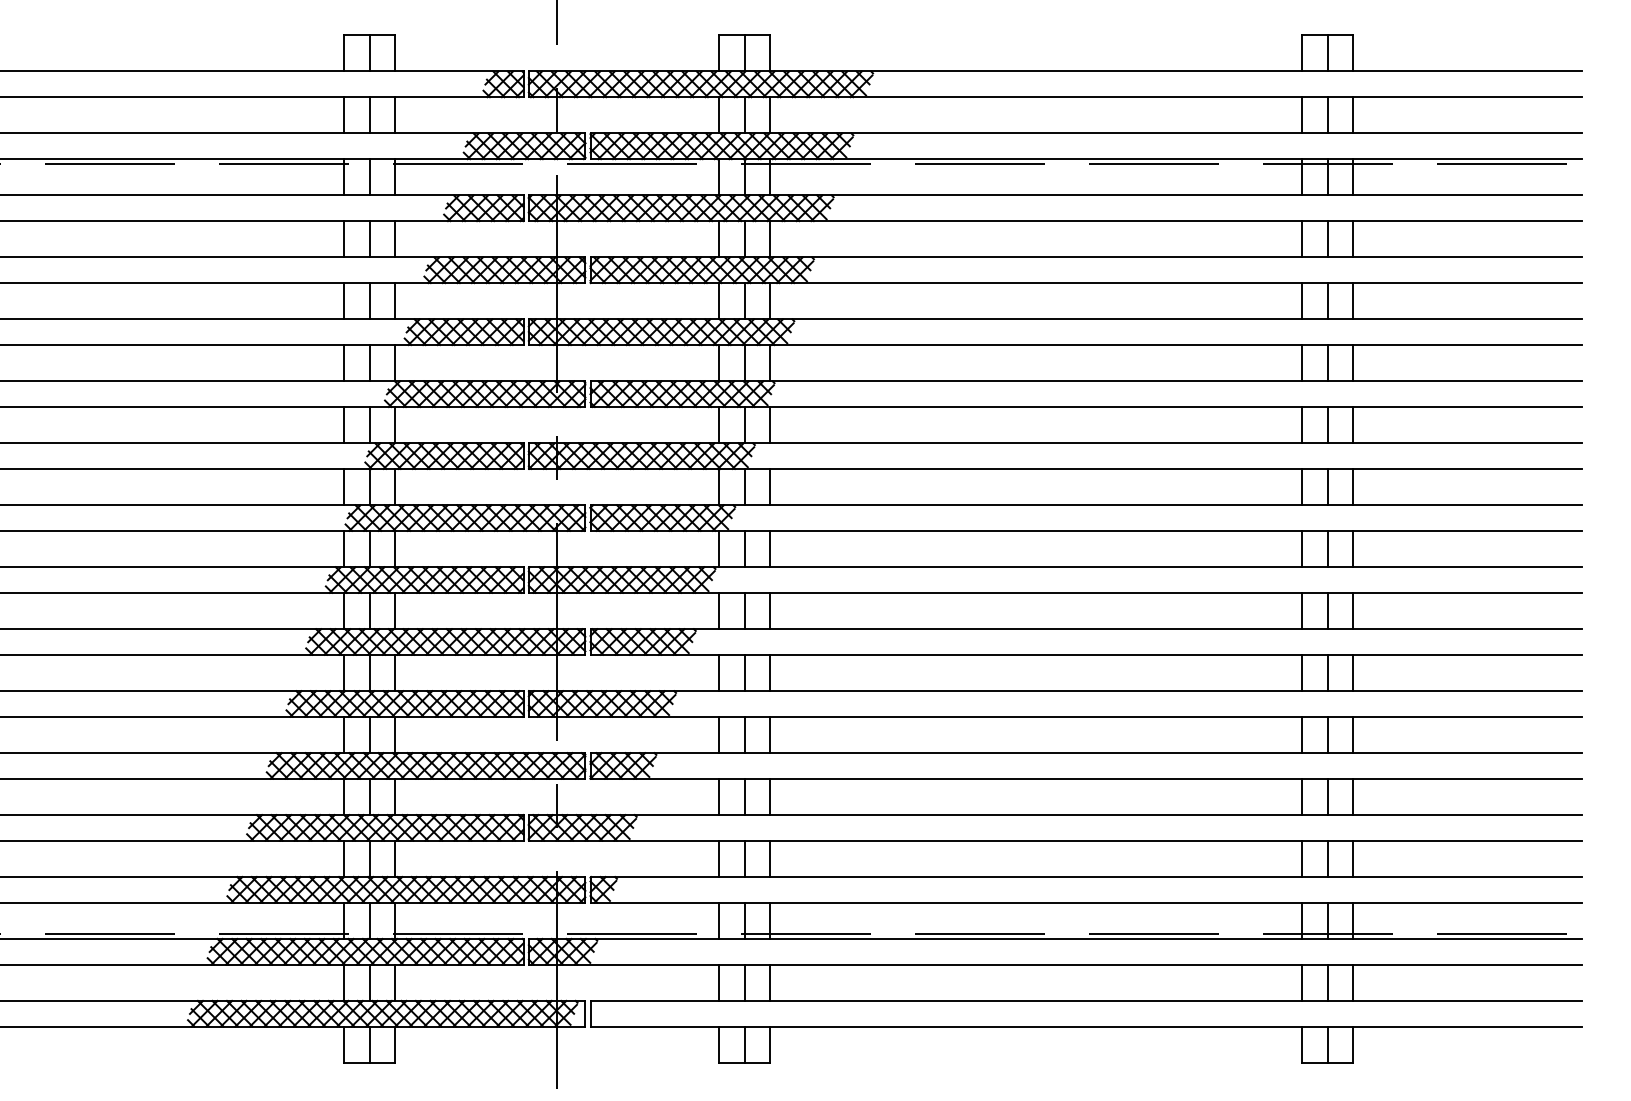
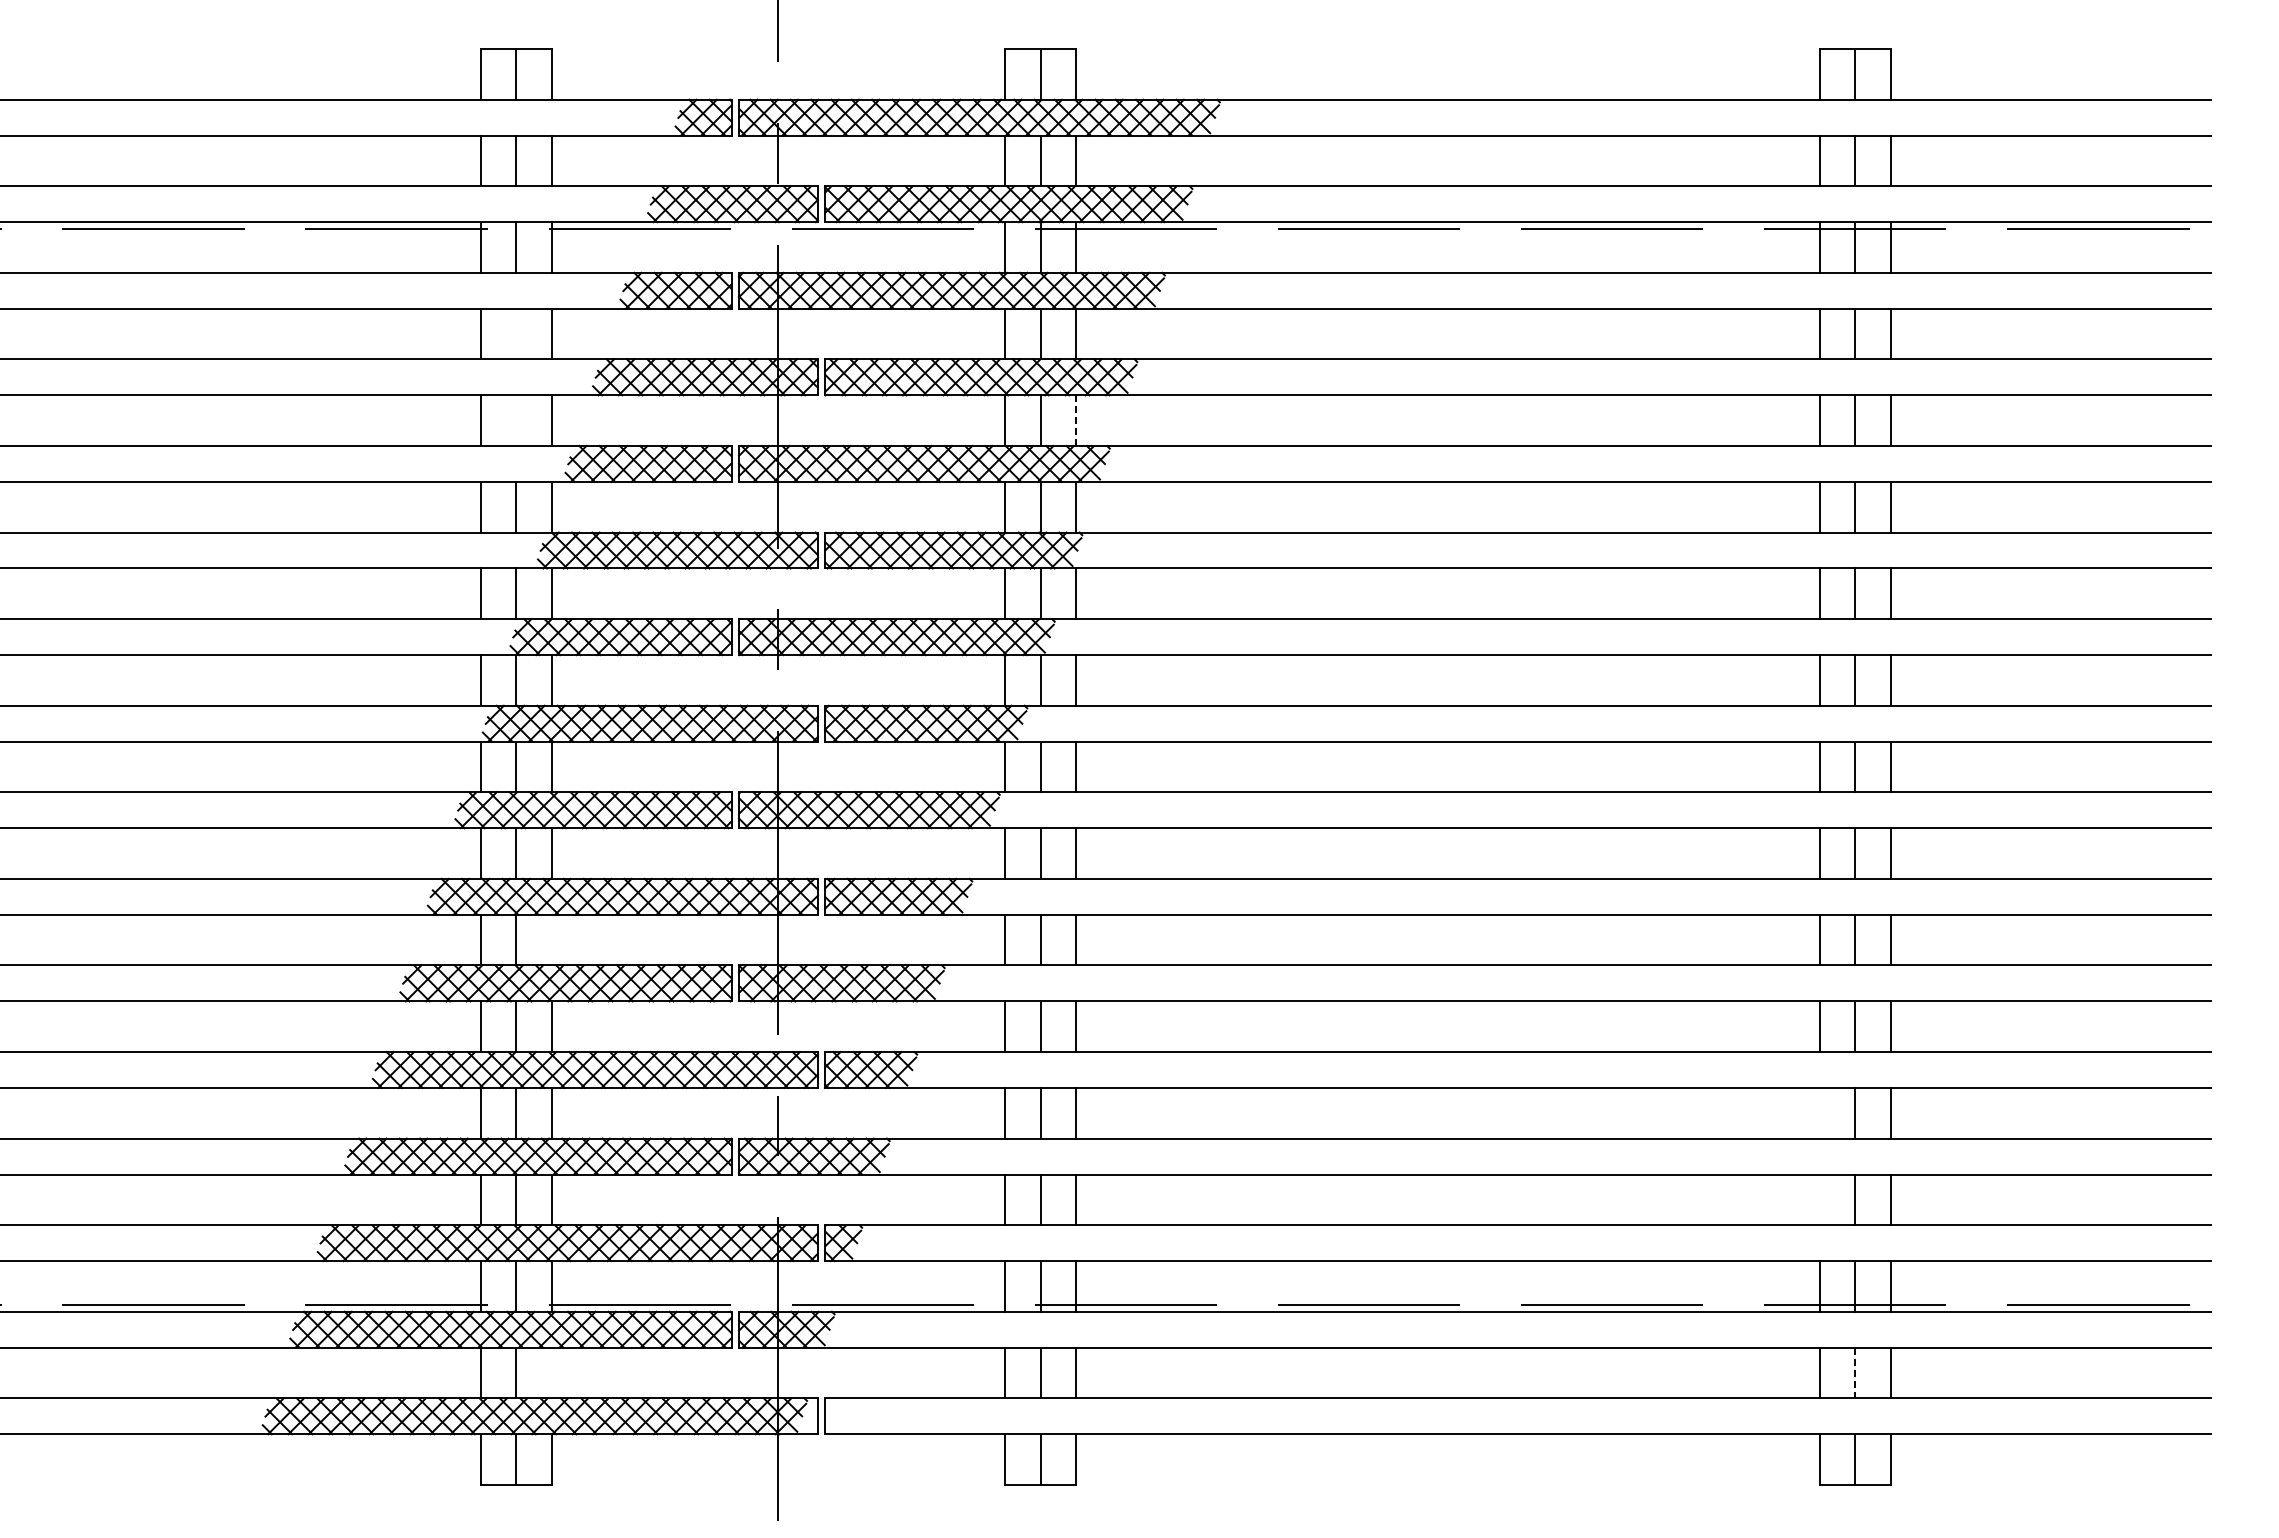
line: (369, 238) -> (516, 333), removed
line: (369, 301) -> (516, 420), removed
line: (770, 301) -> (1076, 420), solid -> dashed
line: (395, 672) -> (552, 939), removed
line: (1302, 796) -> (1819, 1112), removed
line: (1302, 858) -> (1819, 1199), removed
line: (395, 982) -> (552, 1372), removed
line: (1327, 983) -> (1855, 1373), solid -> dashed

